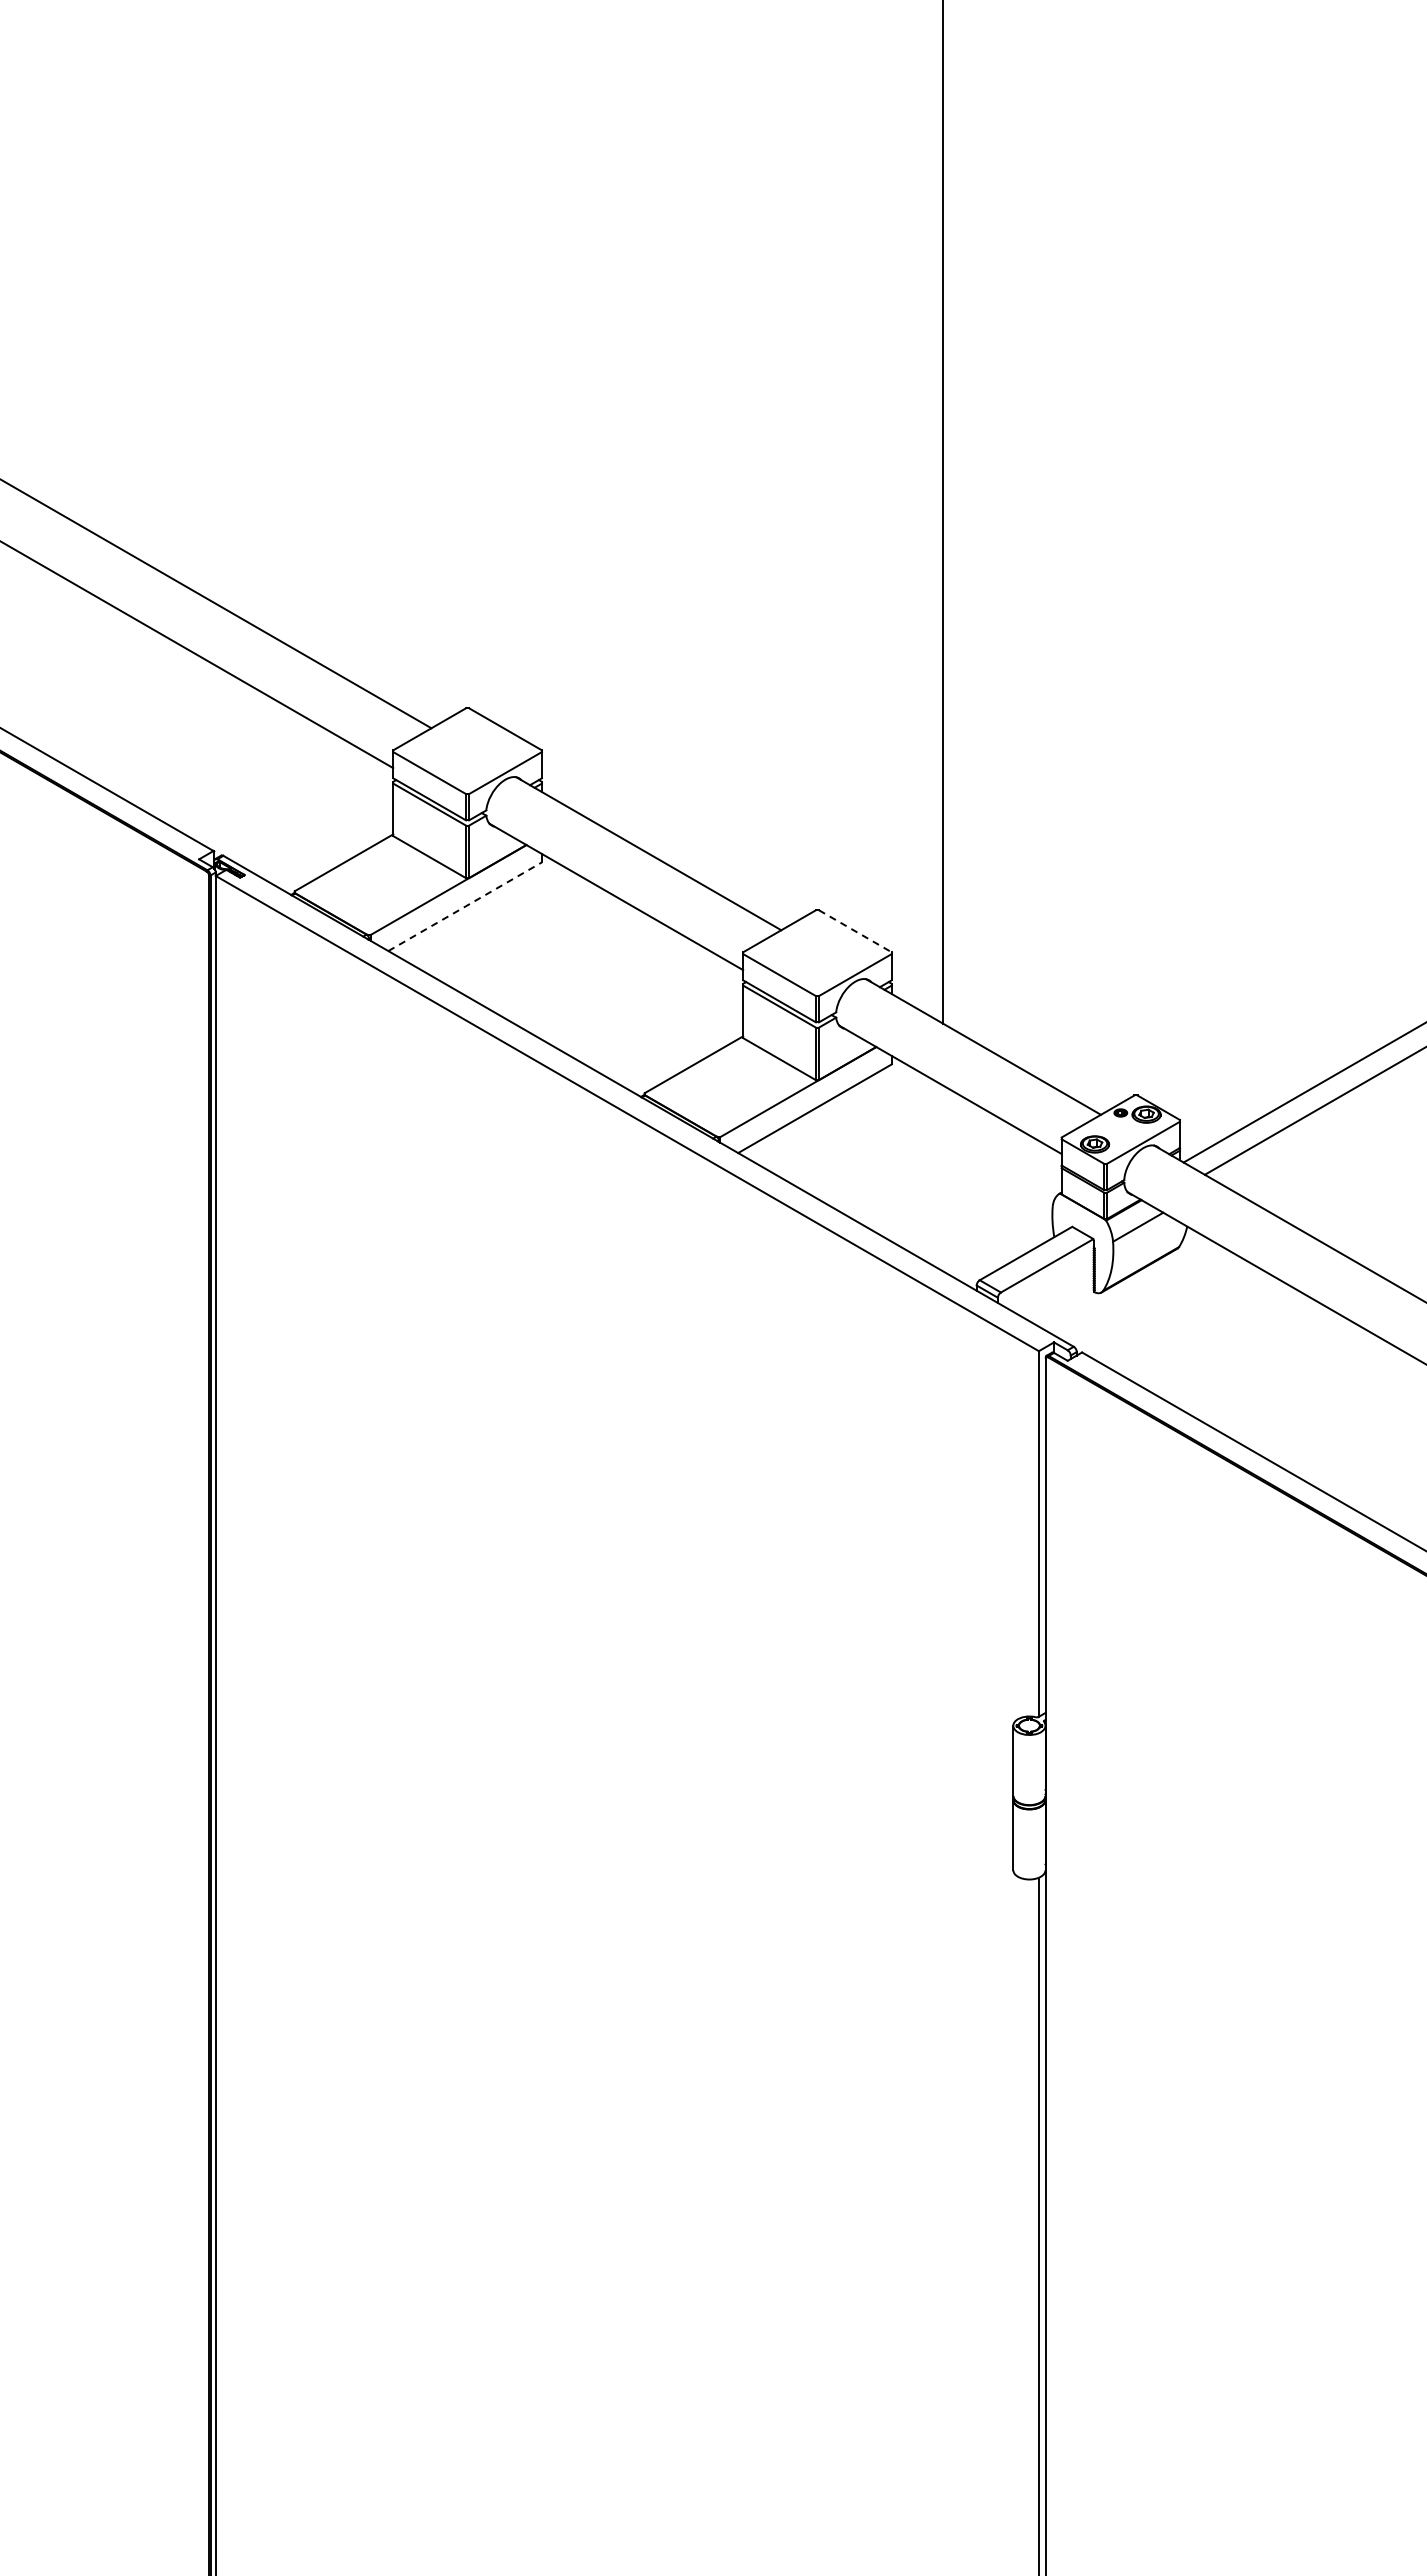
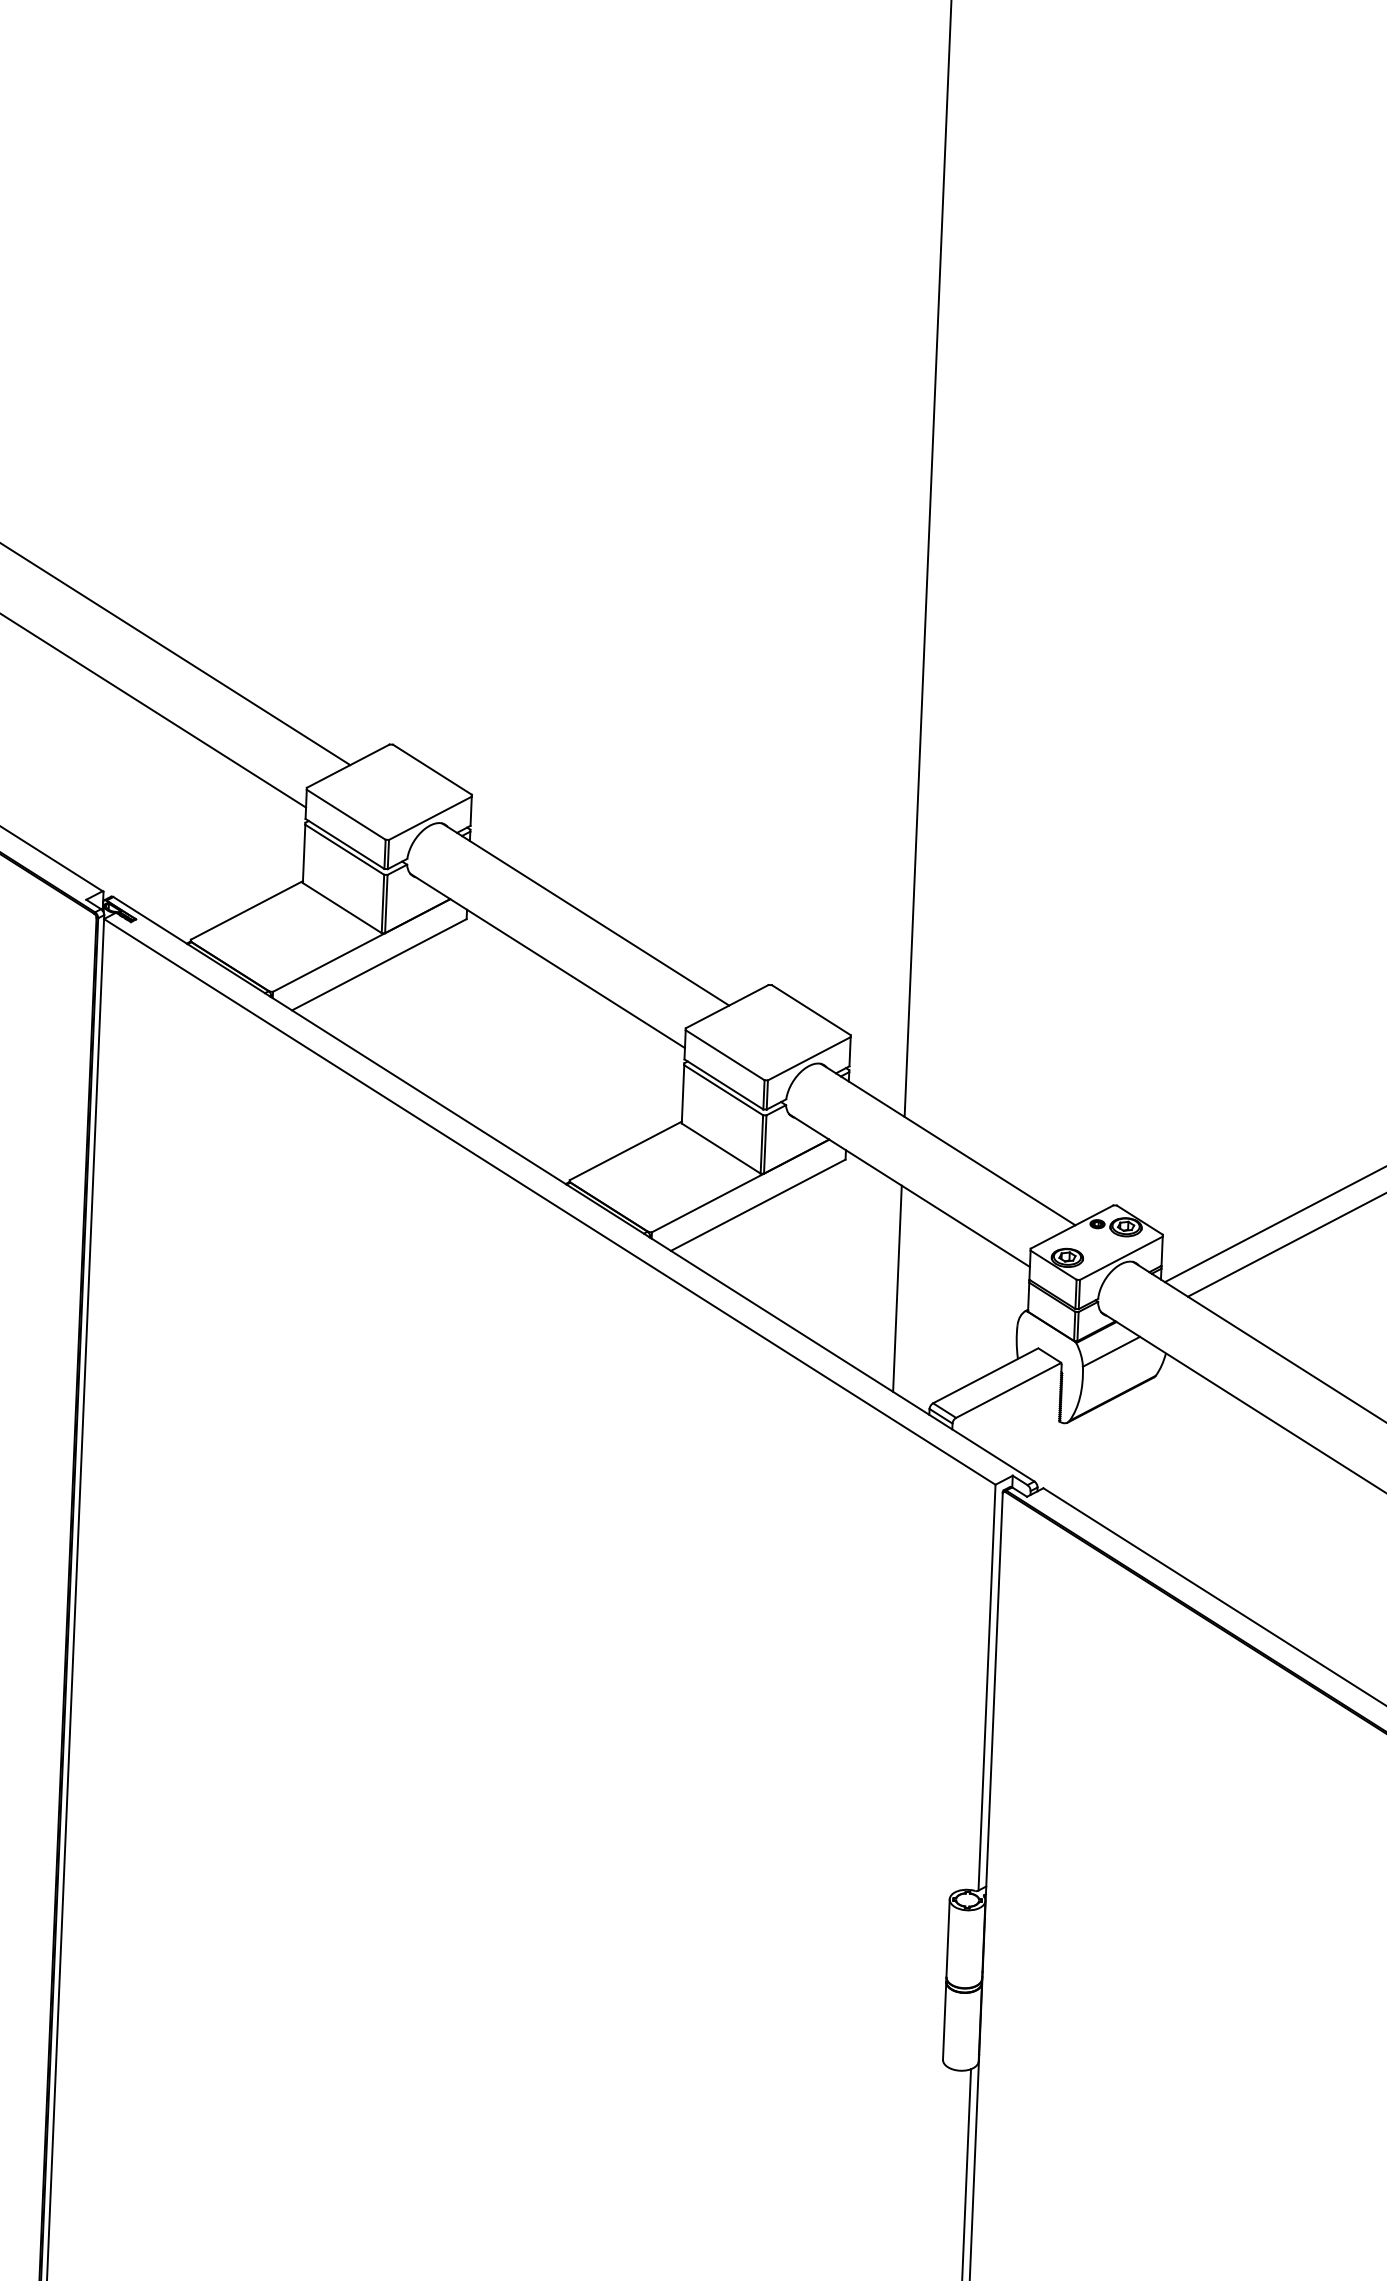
line: (465, 906) -> (379, 964), dashed -> solid
line: (855, 931) -> (811, 1010), dashed -> solid
line: (943, 1178) -> (897, 1288), added

